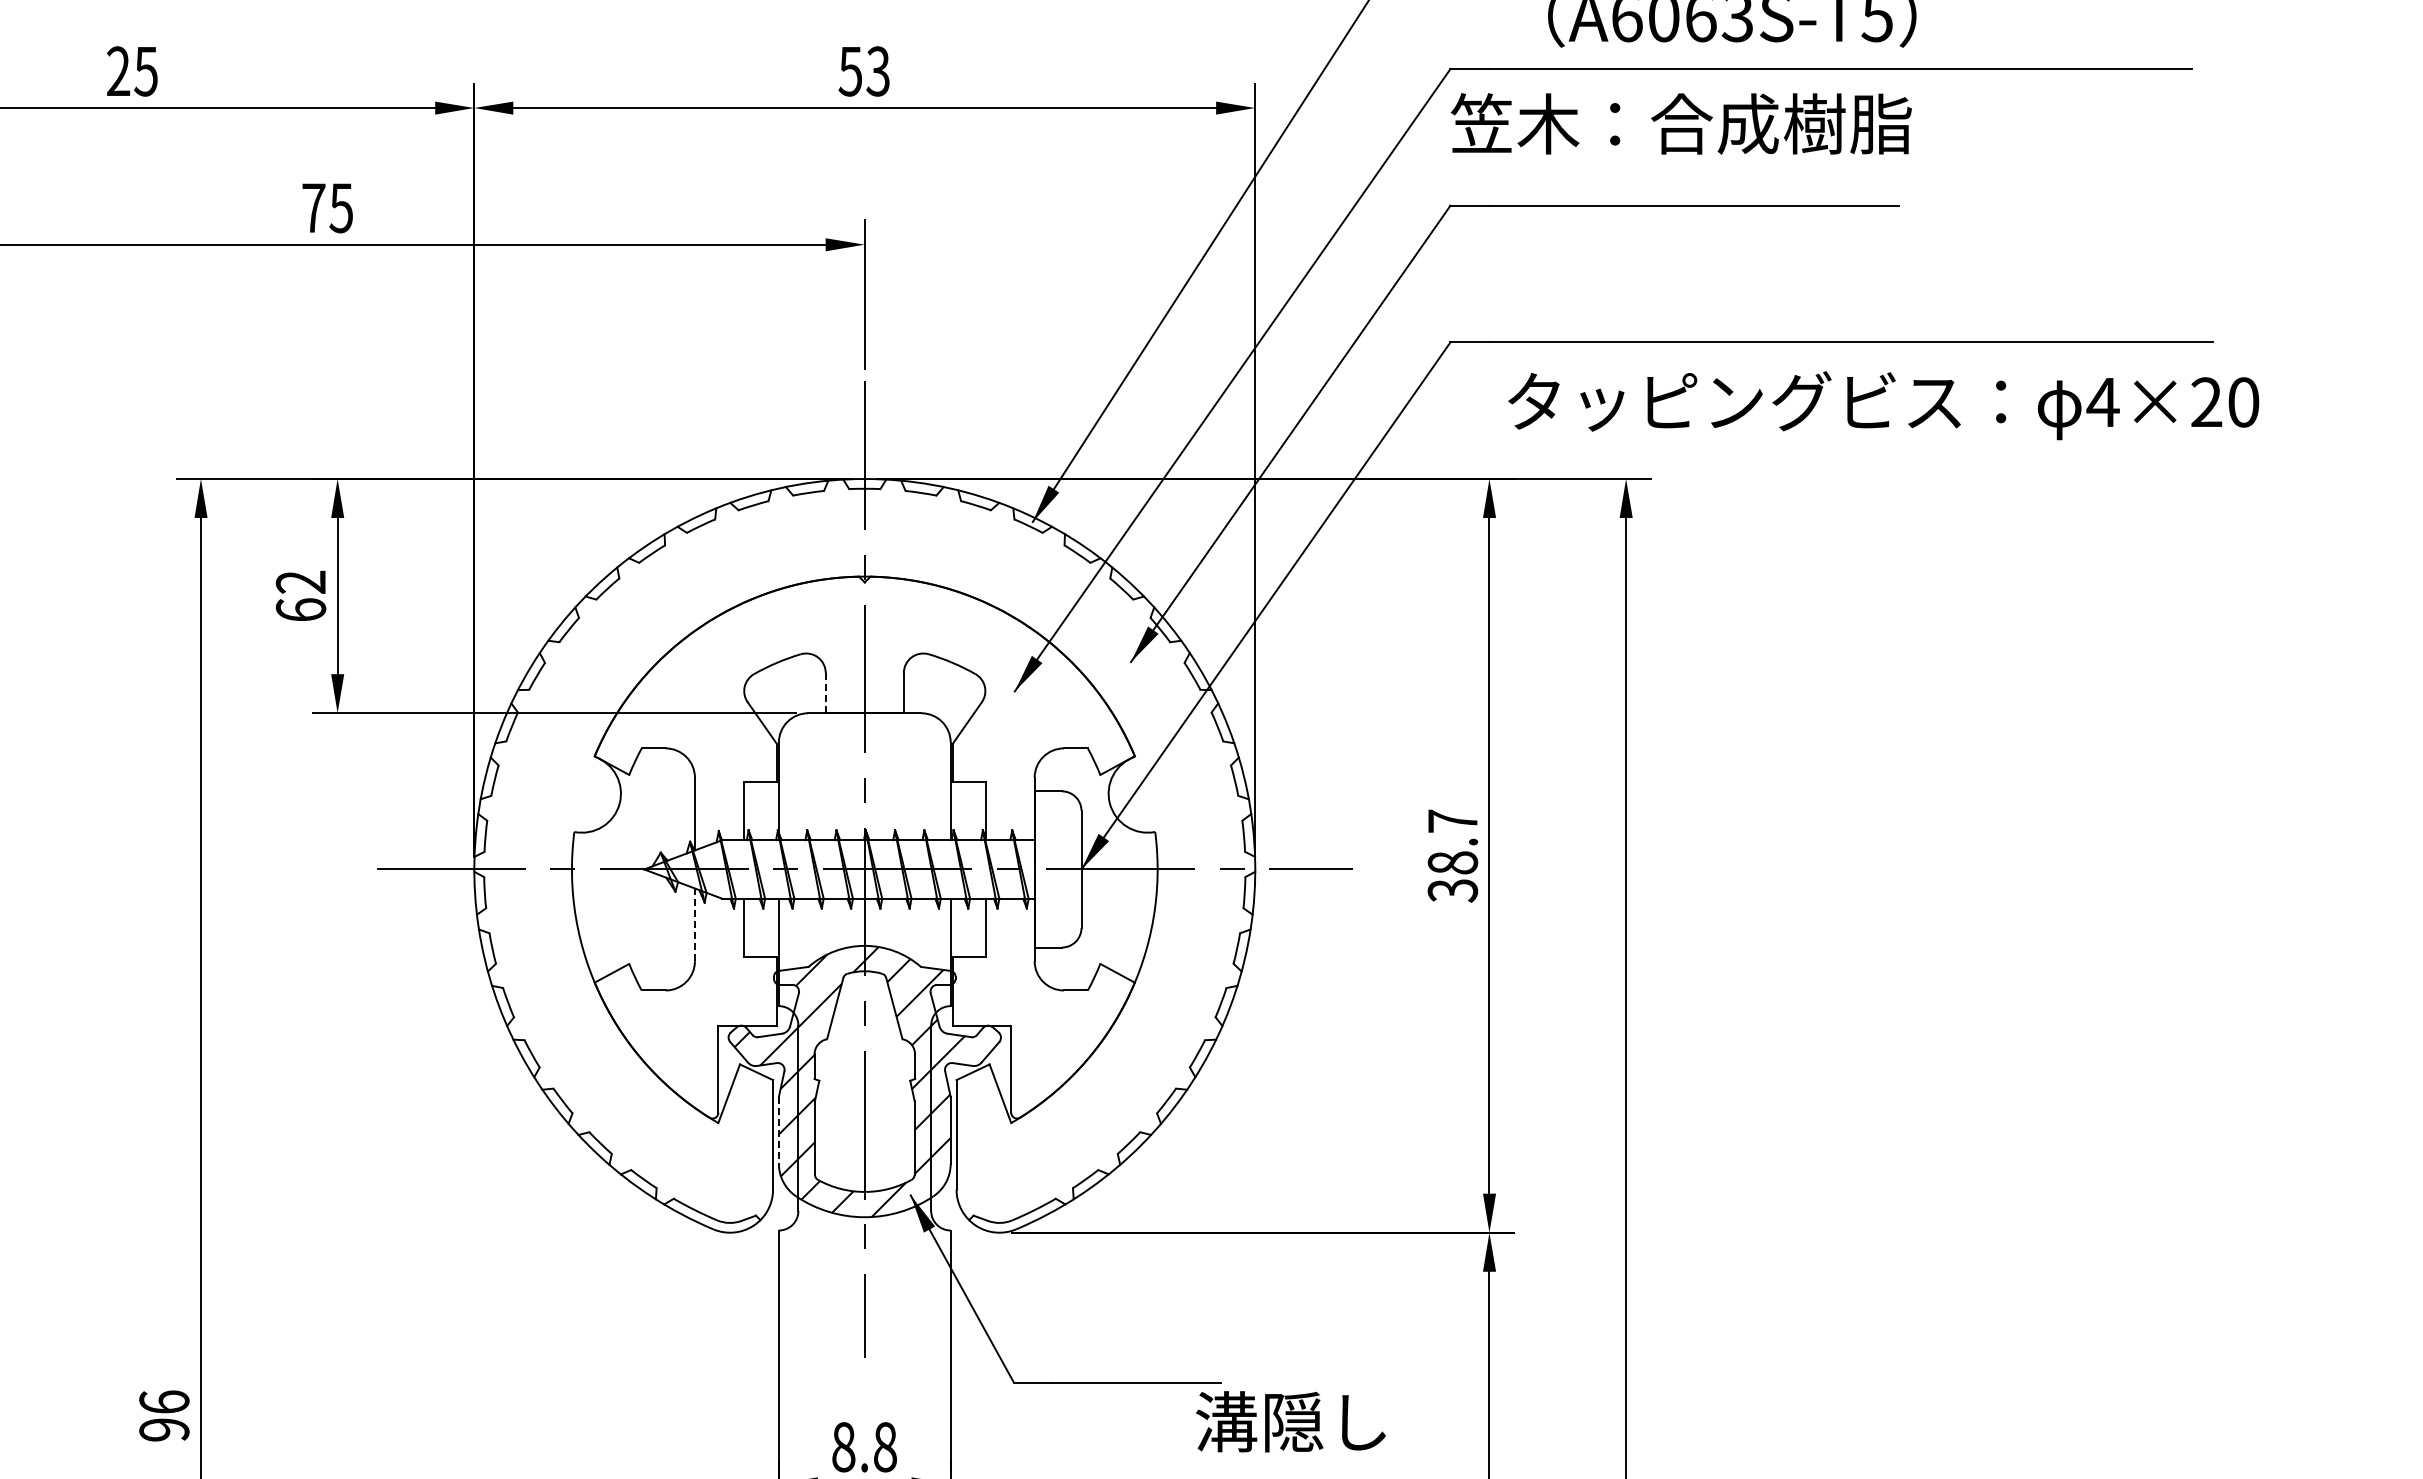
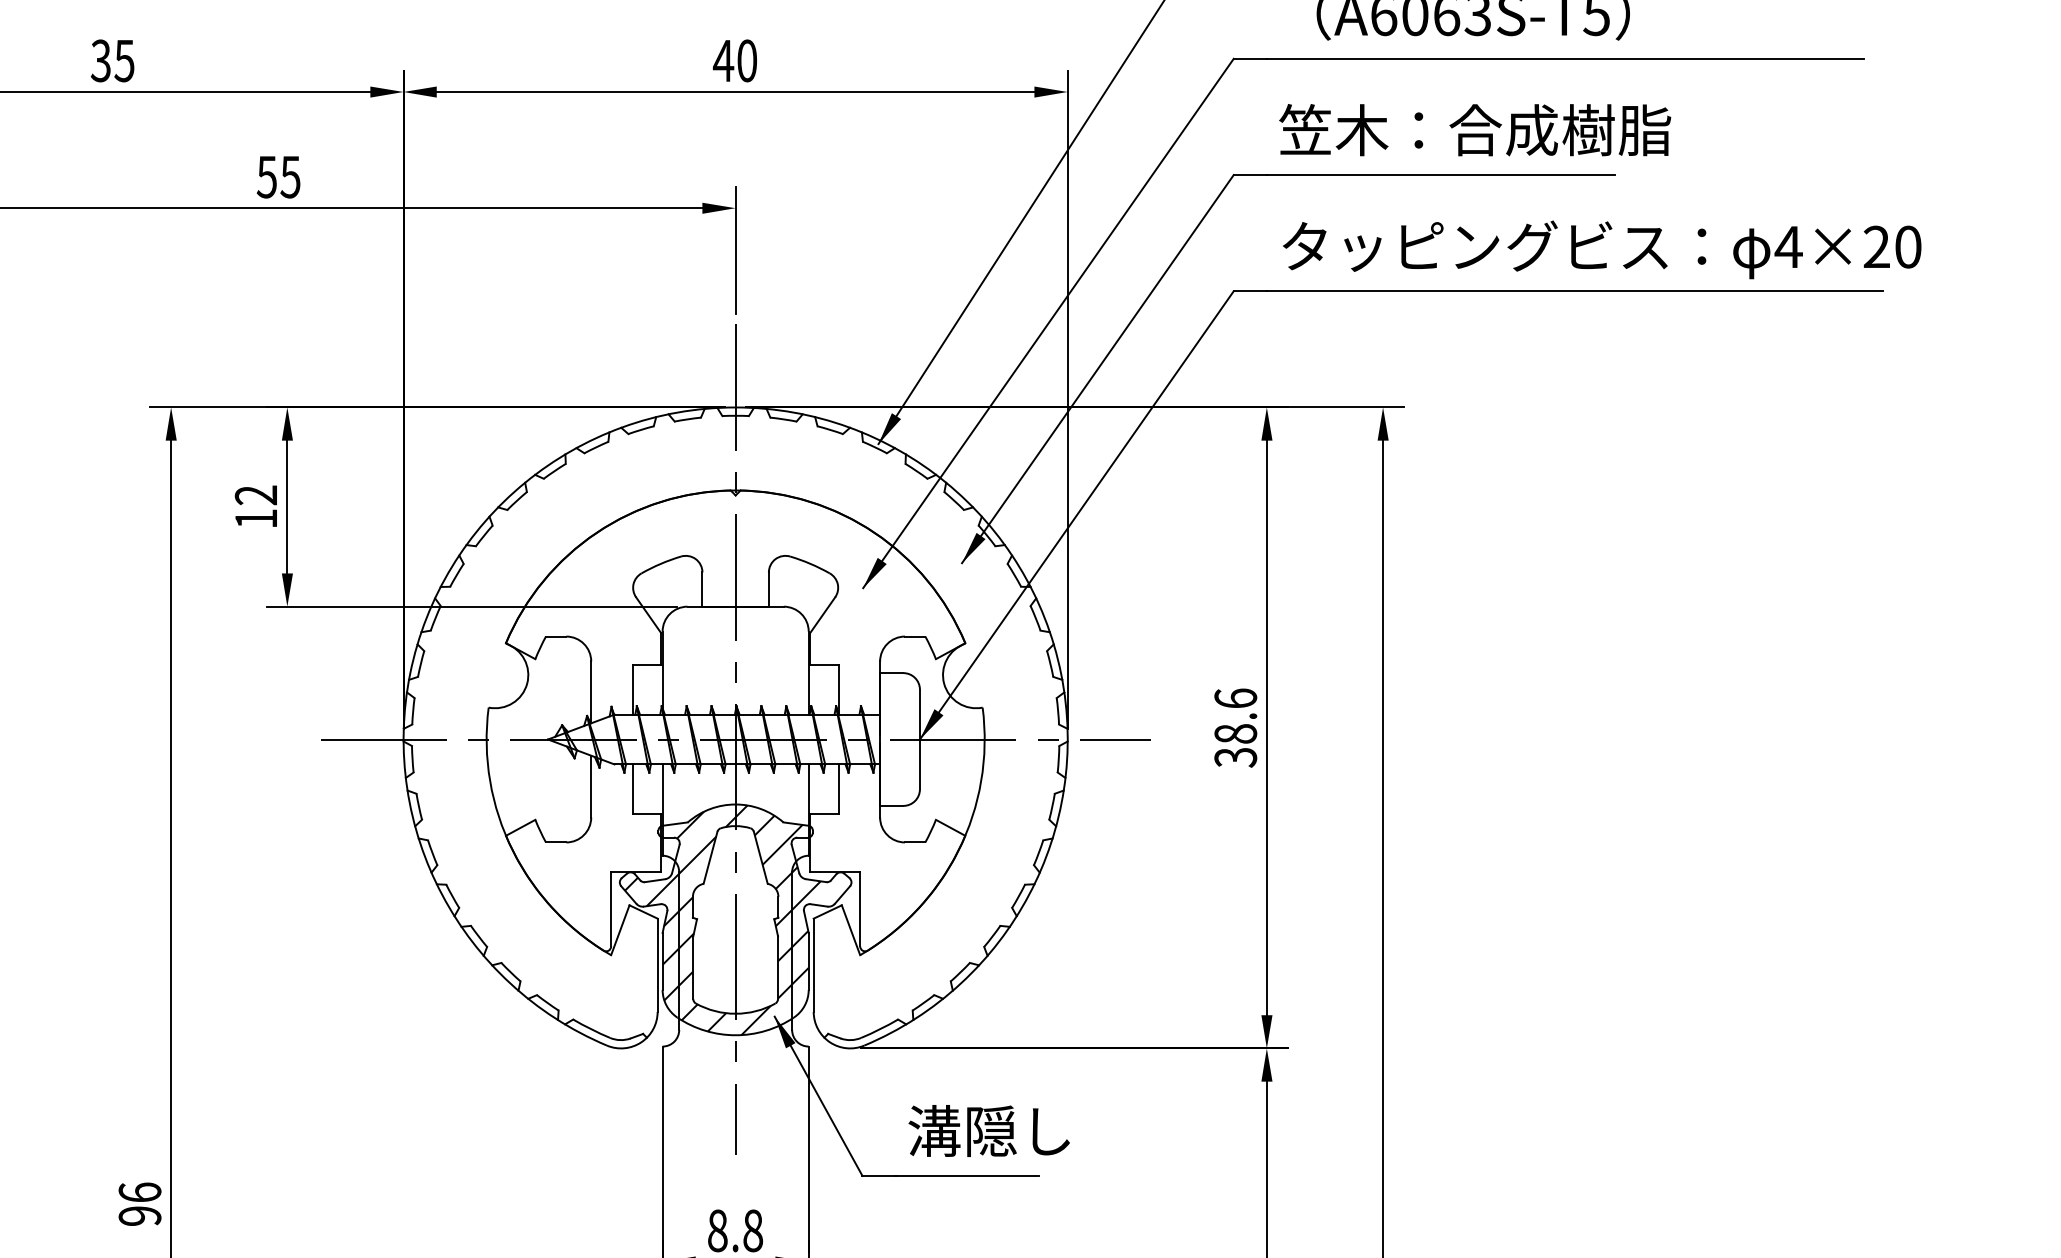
text: (118, 71) -> (101, 60), 25 -> 35
text: (863, 71) -> (734, 60), 53 -> 40
text: (1680, 123) -> (1474, 129), moved
text: (313, 208) -> (266, 177), 75 -> 55
text: (1883, 405) -> (1601, 249), moved
text: (300, 609) -> (255, 518), 62 -> 12
line: (825, 692) -> (702, 589), dashed -> solid
text: (1452, 820) -> (1235, 697), 38.7 -> 38.6
line: (694, 924) -> (590, 786), dashed -> solid
line: (778, 1130) -> (662, 961), dashed -> solid
text: (1290, 1421) -> (988, 1130), moved

